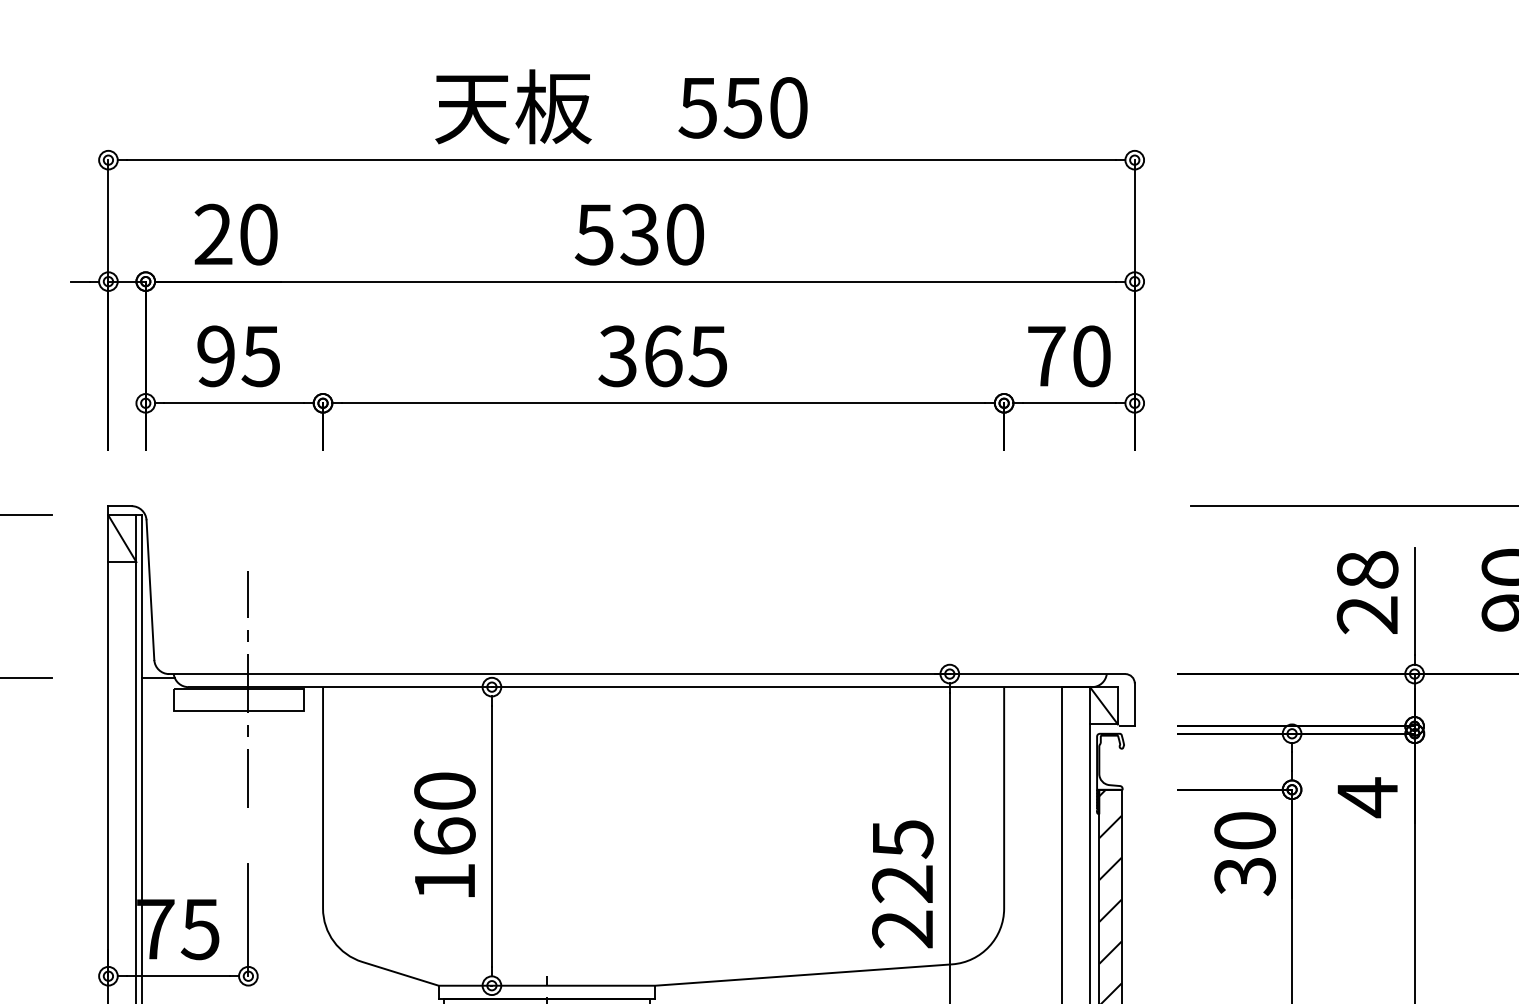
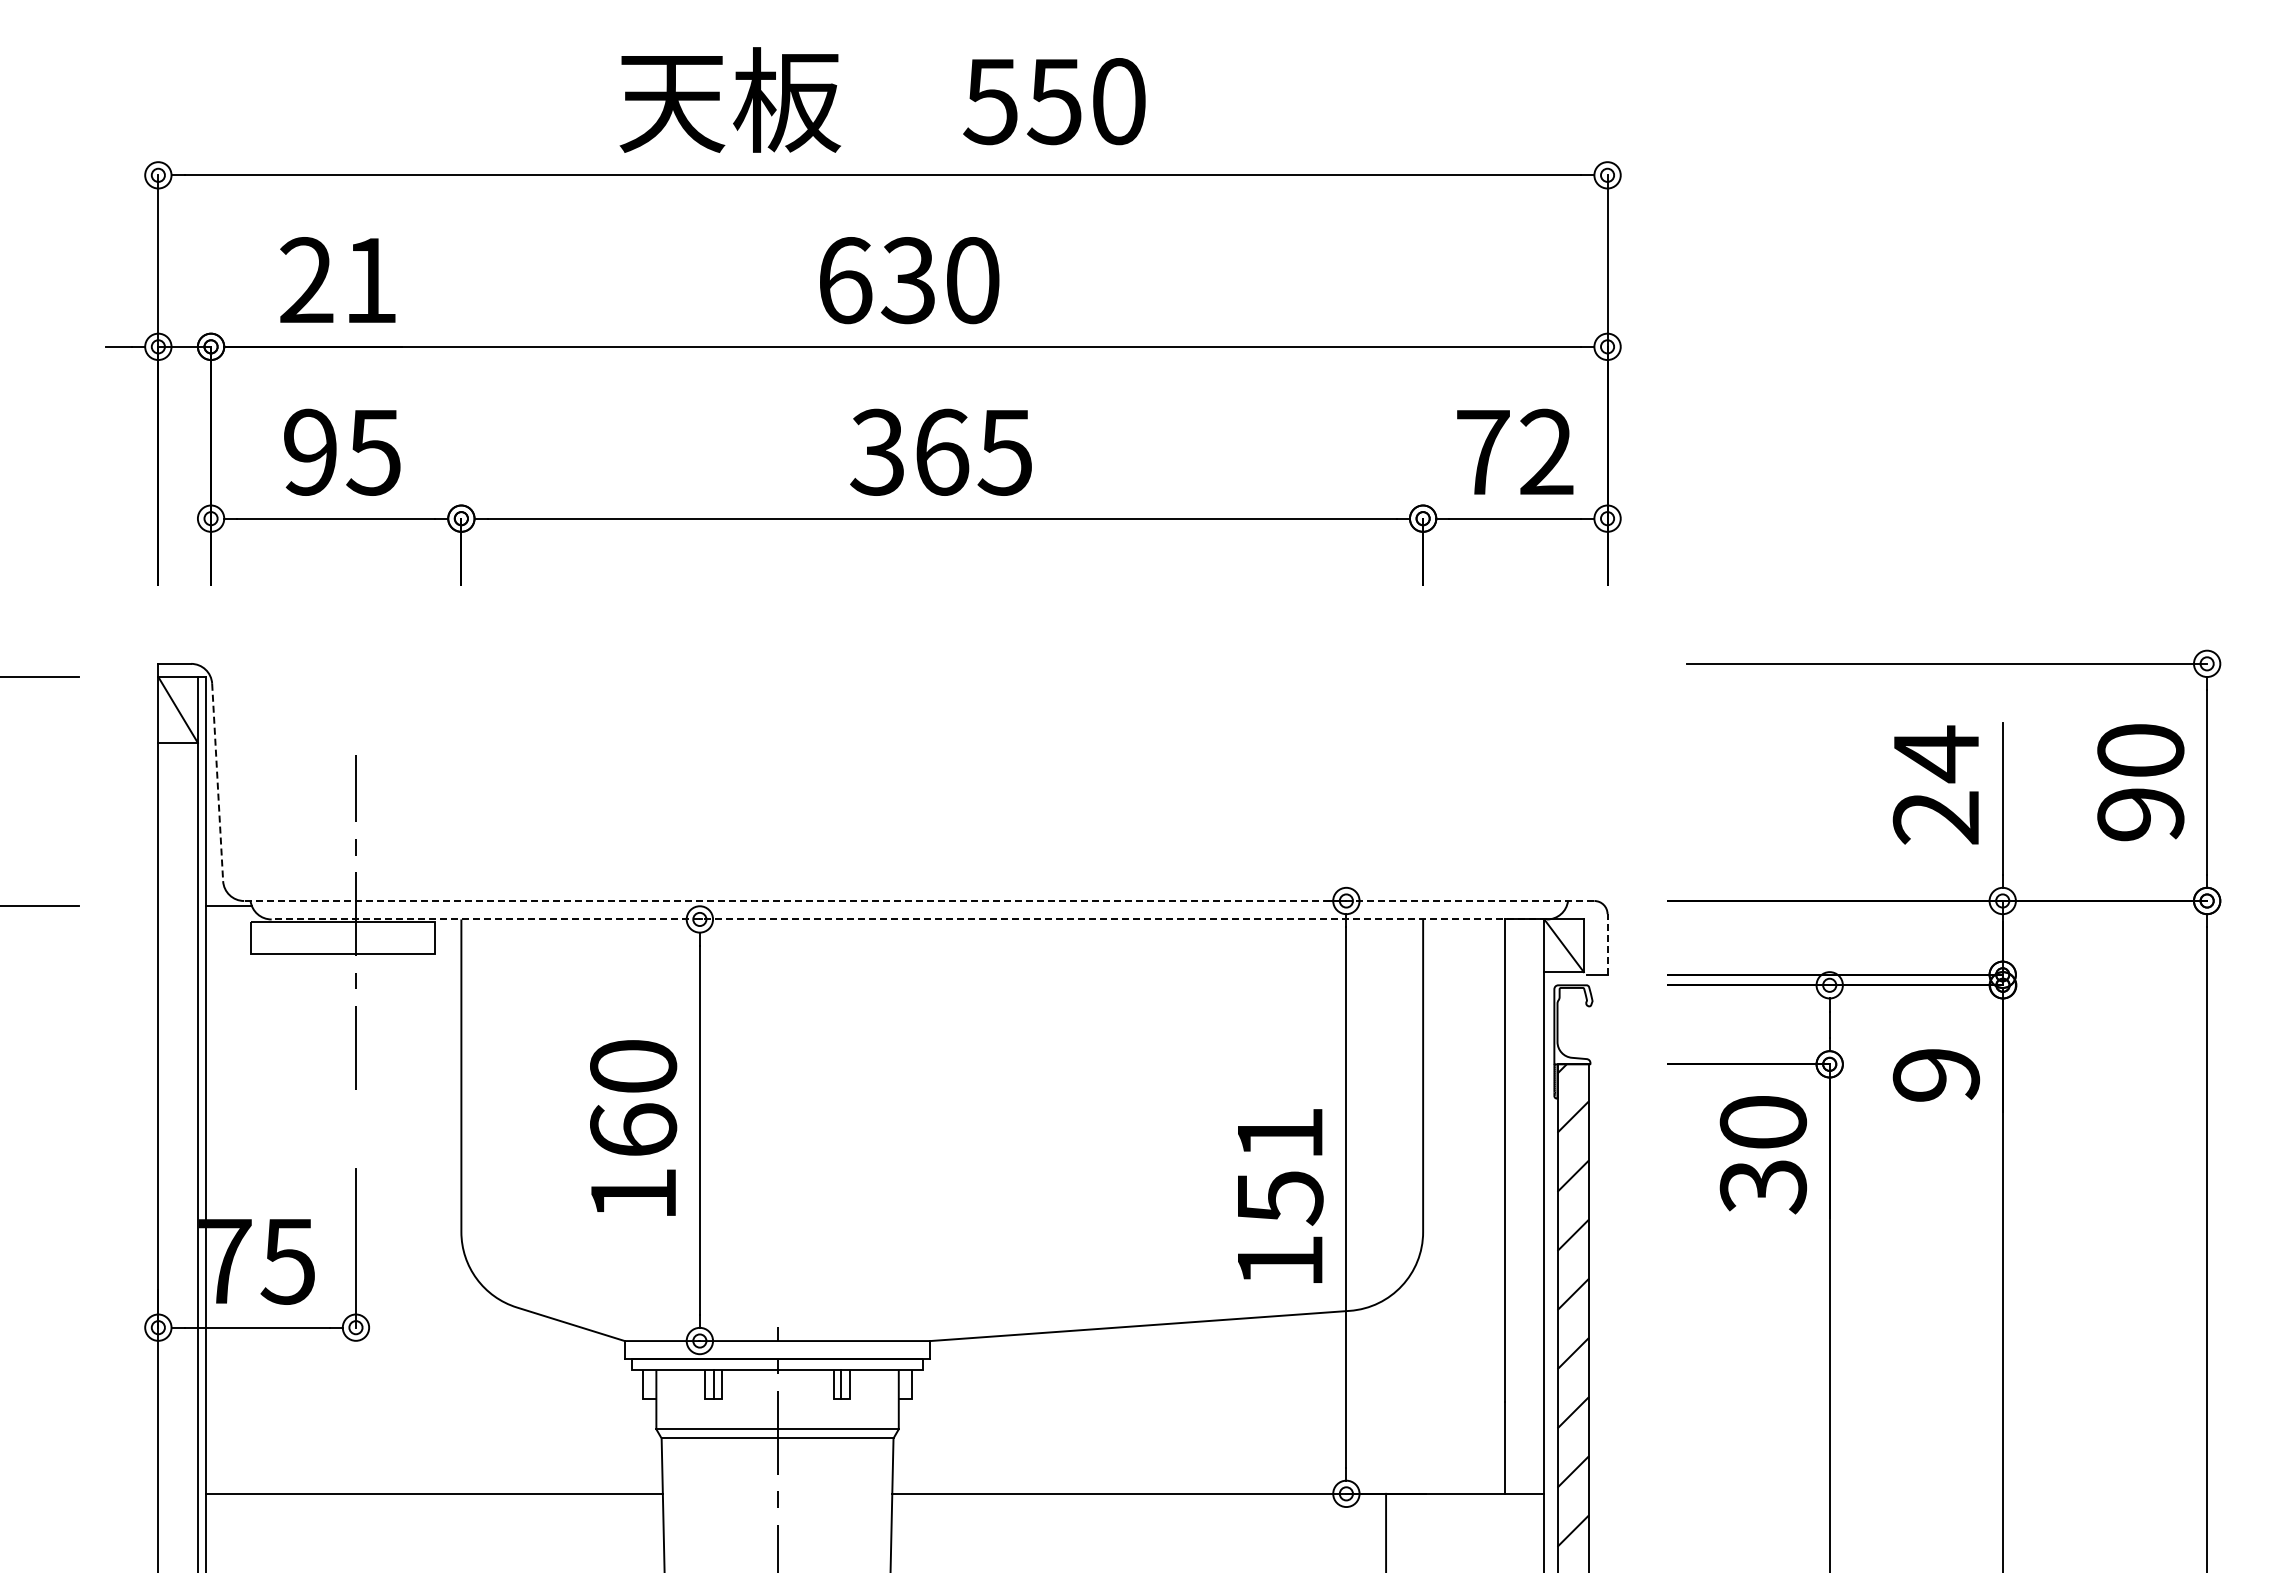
text: (258, 234) -> (370, 280), 20 -> 21
text: (594, 234) -> (844, 280), 530 -> 630
text: (1091, 355) -> (1546, 451), 70 -> 72
text: (1367, 570) -> (1936, 754), 28 -> 24
line: (150, 590) -> (217, 782), solid -> dashed
line: (646, 674) -> (918, 901), solid -> dashed
line: (640, 687) -> (909, 919), solid -> dashed
line: (1134, 704) -> (1607, 943), solid -> dashed
text: (1367, 797) -> (1936, 1075), 4 -> 9
text: (902, 884) -> (1279, 1197), 225 -> 151

